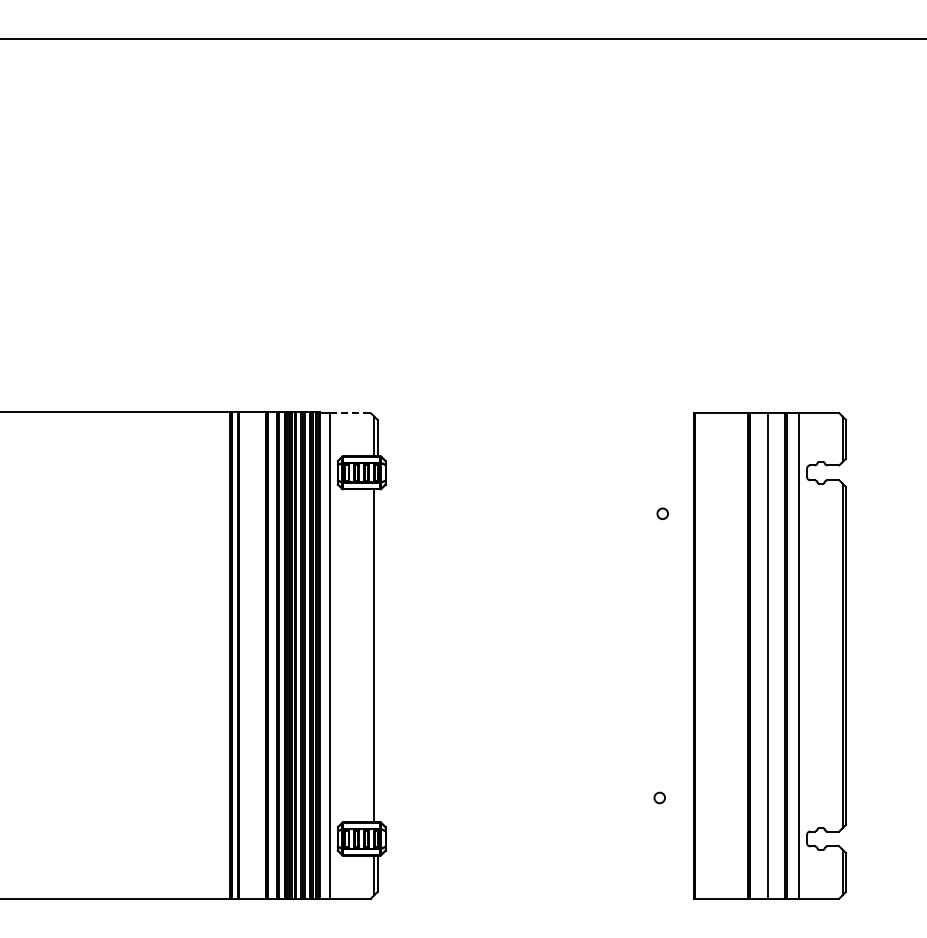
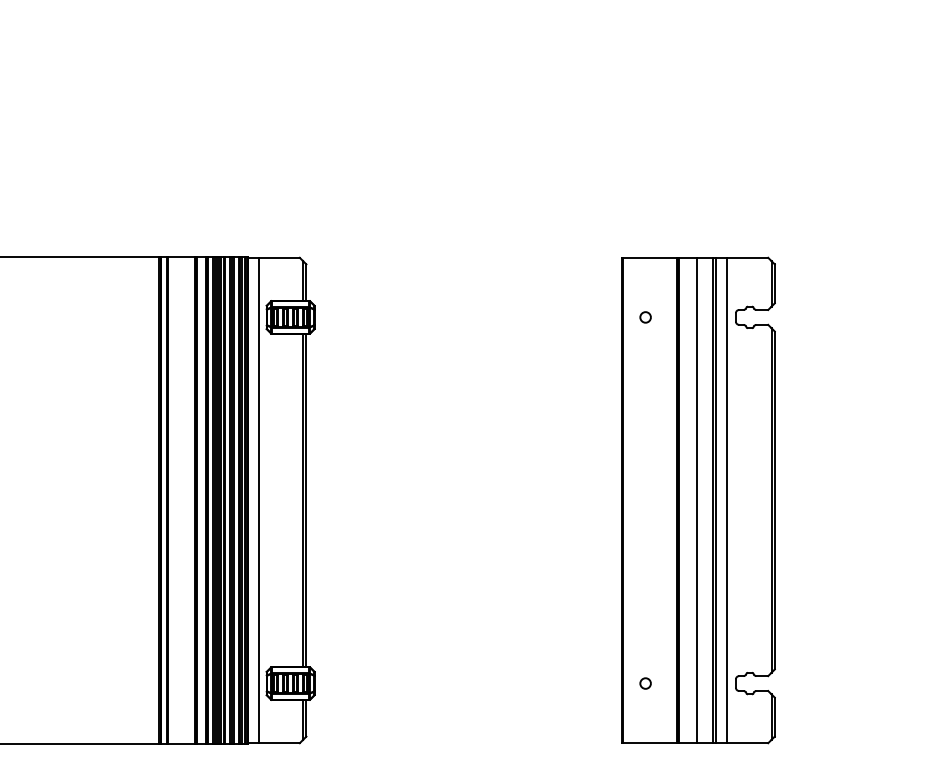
line: (351, 413) -> (280, 258), dashed -> solid
circle: (662, 513) -> (645, 317), moved
line: (377, 655) -> (306, 500), added
circle: (659, 797) -> (645, 683), moved

